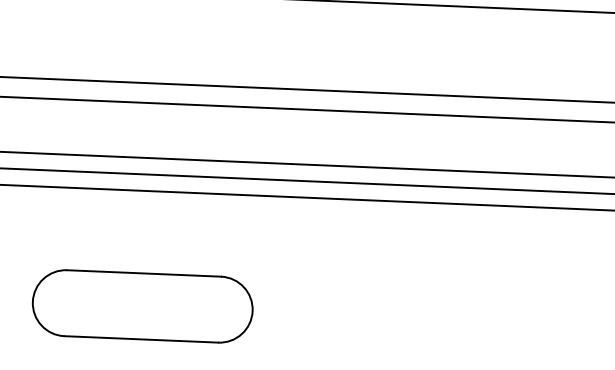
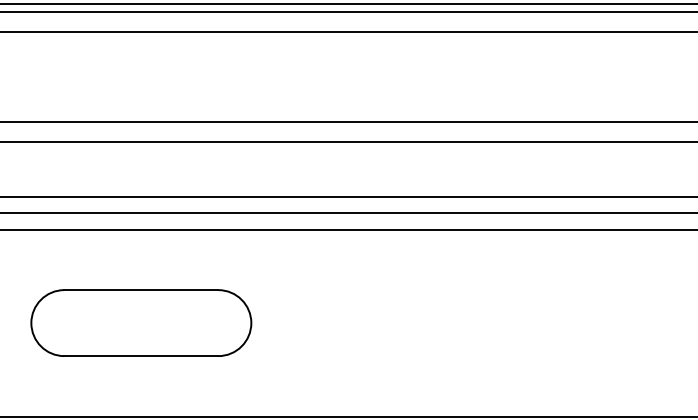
part: (142, 305) -> (141, 322), moved

